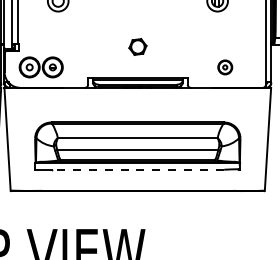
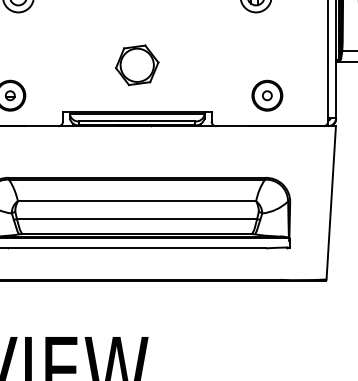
part: (137, 46) -> (136, 64), size x1.67
part: (225, 67) -> (267, 95), size x1.43
line: (137, 169) -> (136, 247), dashed -> solid

